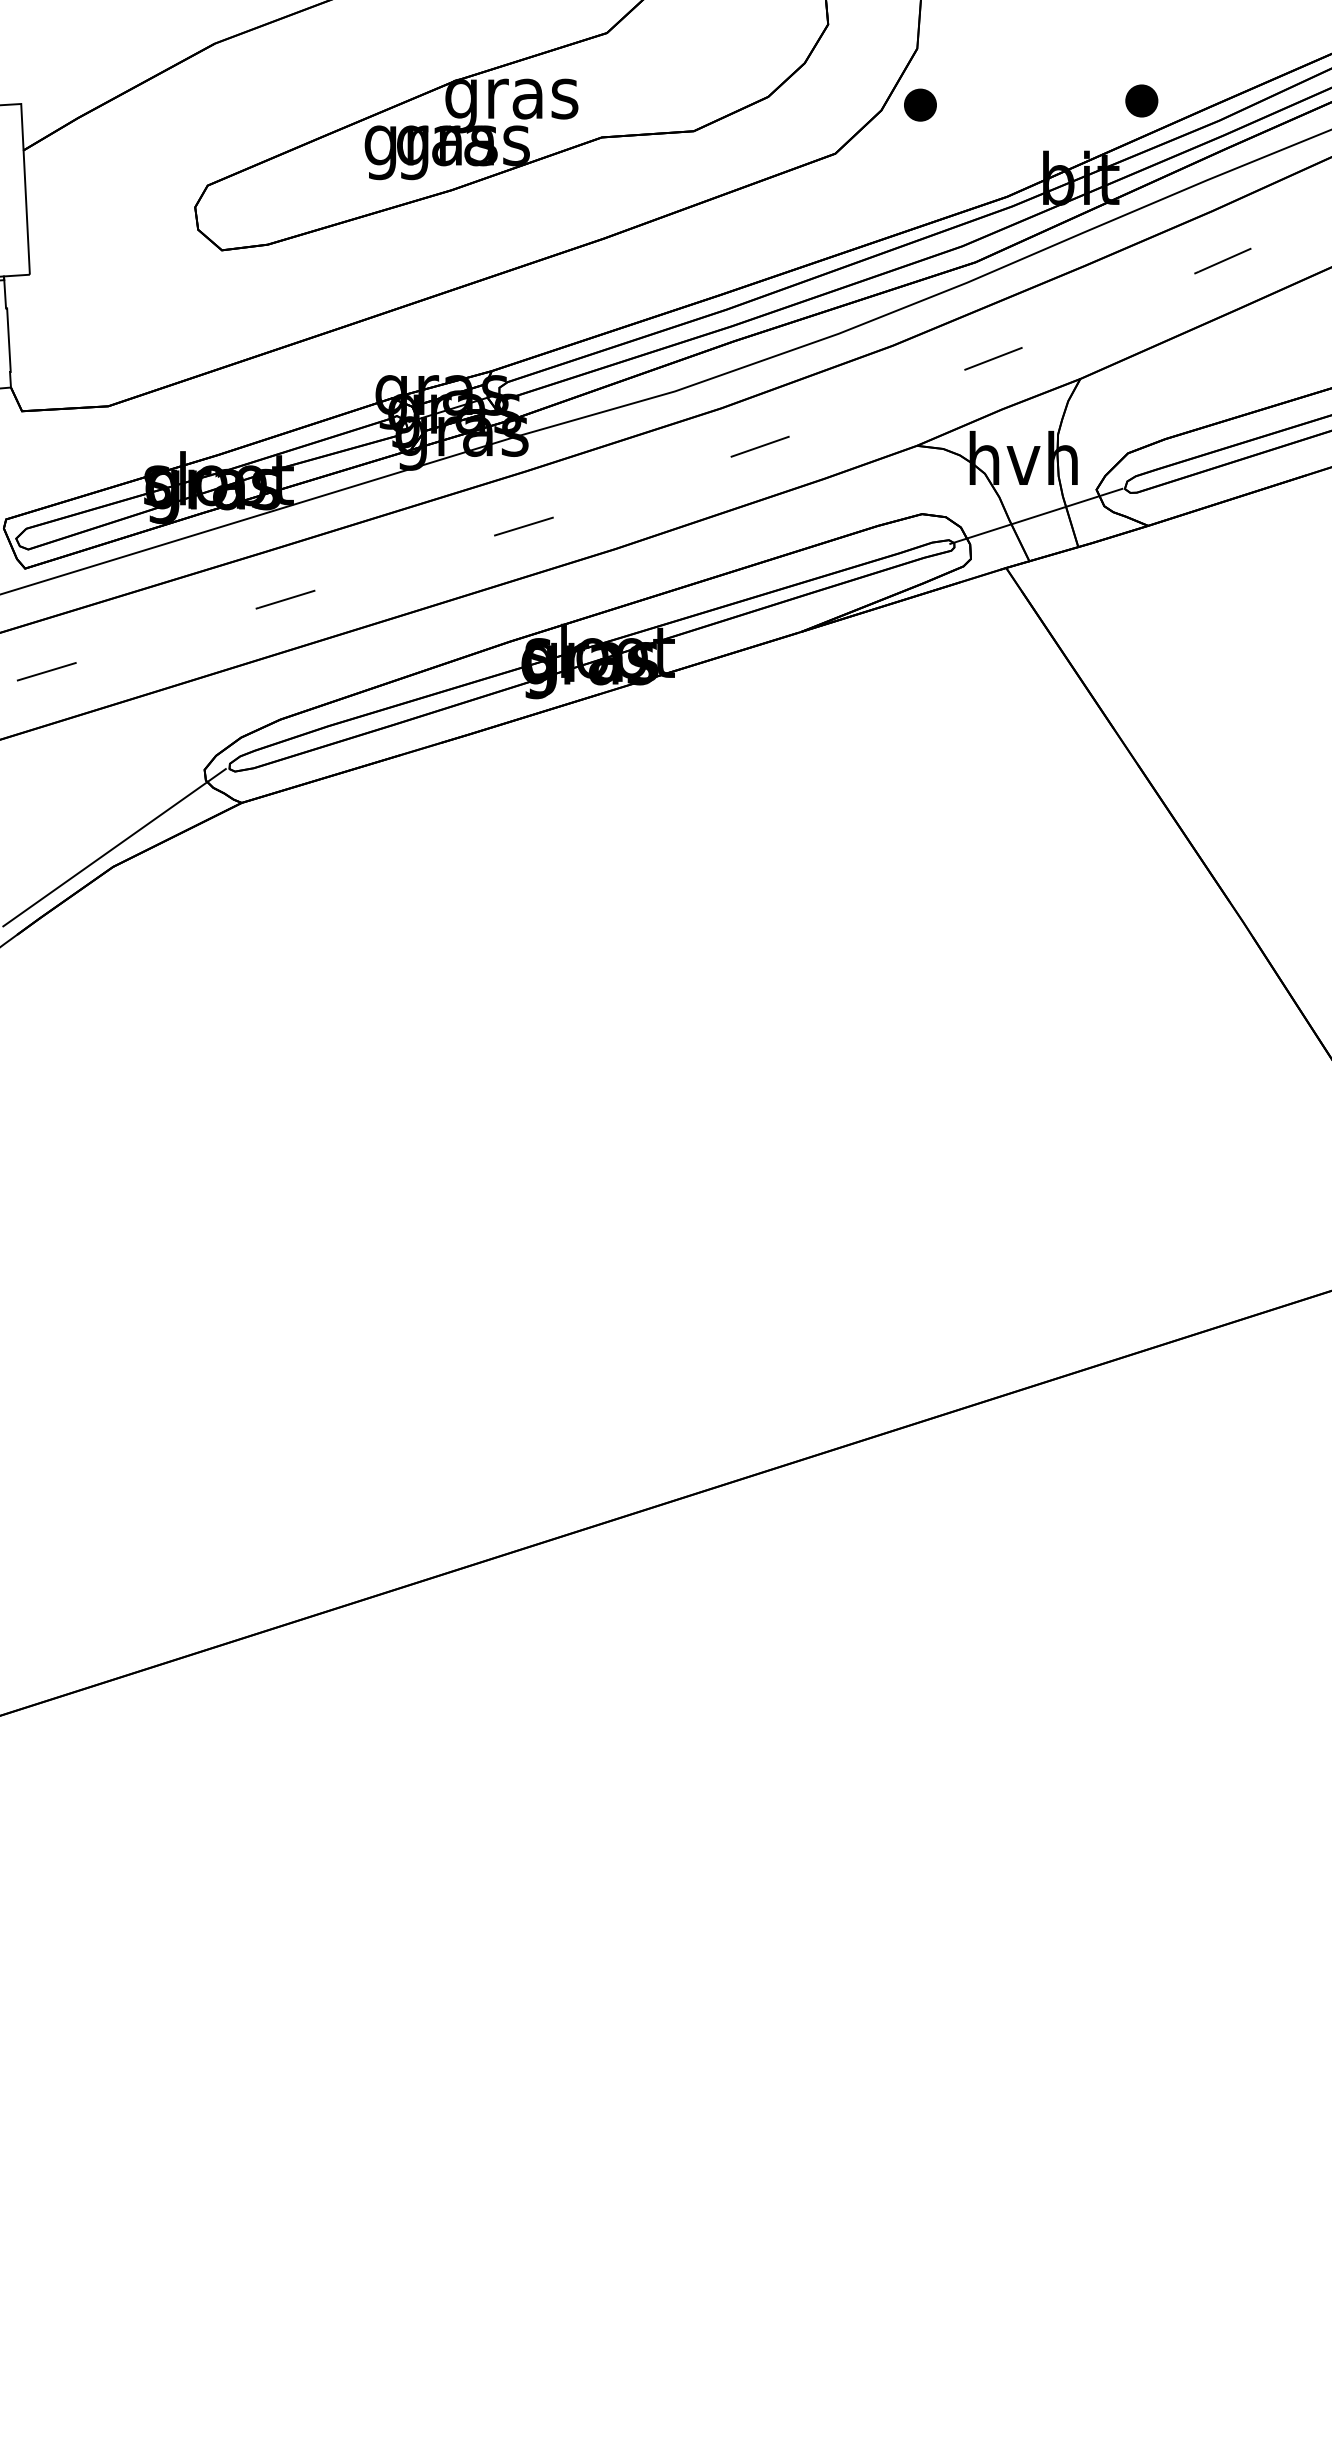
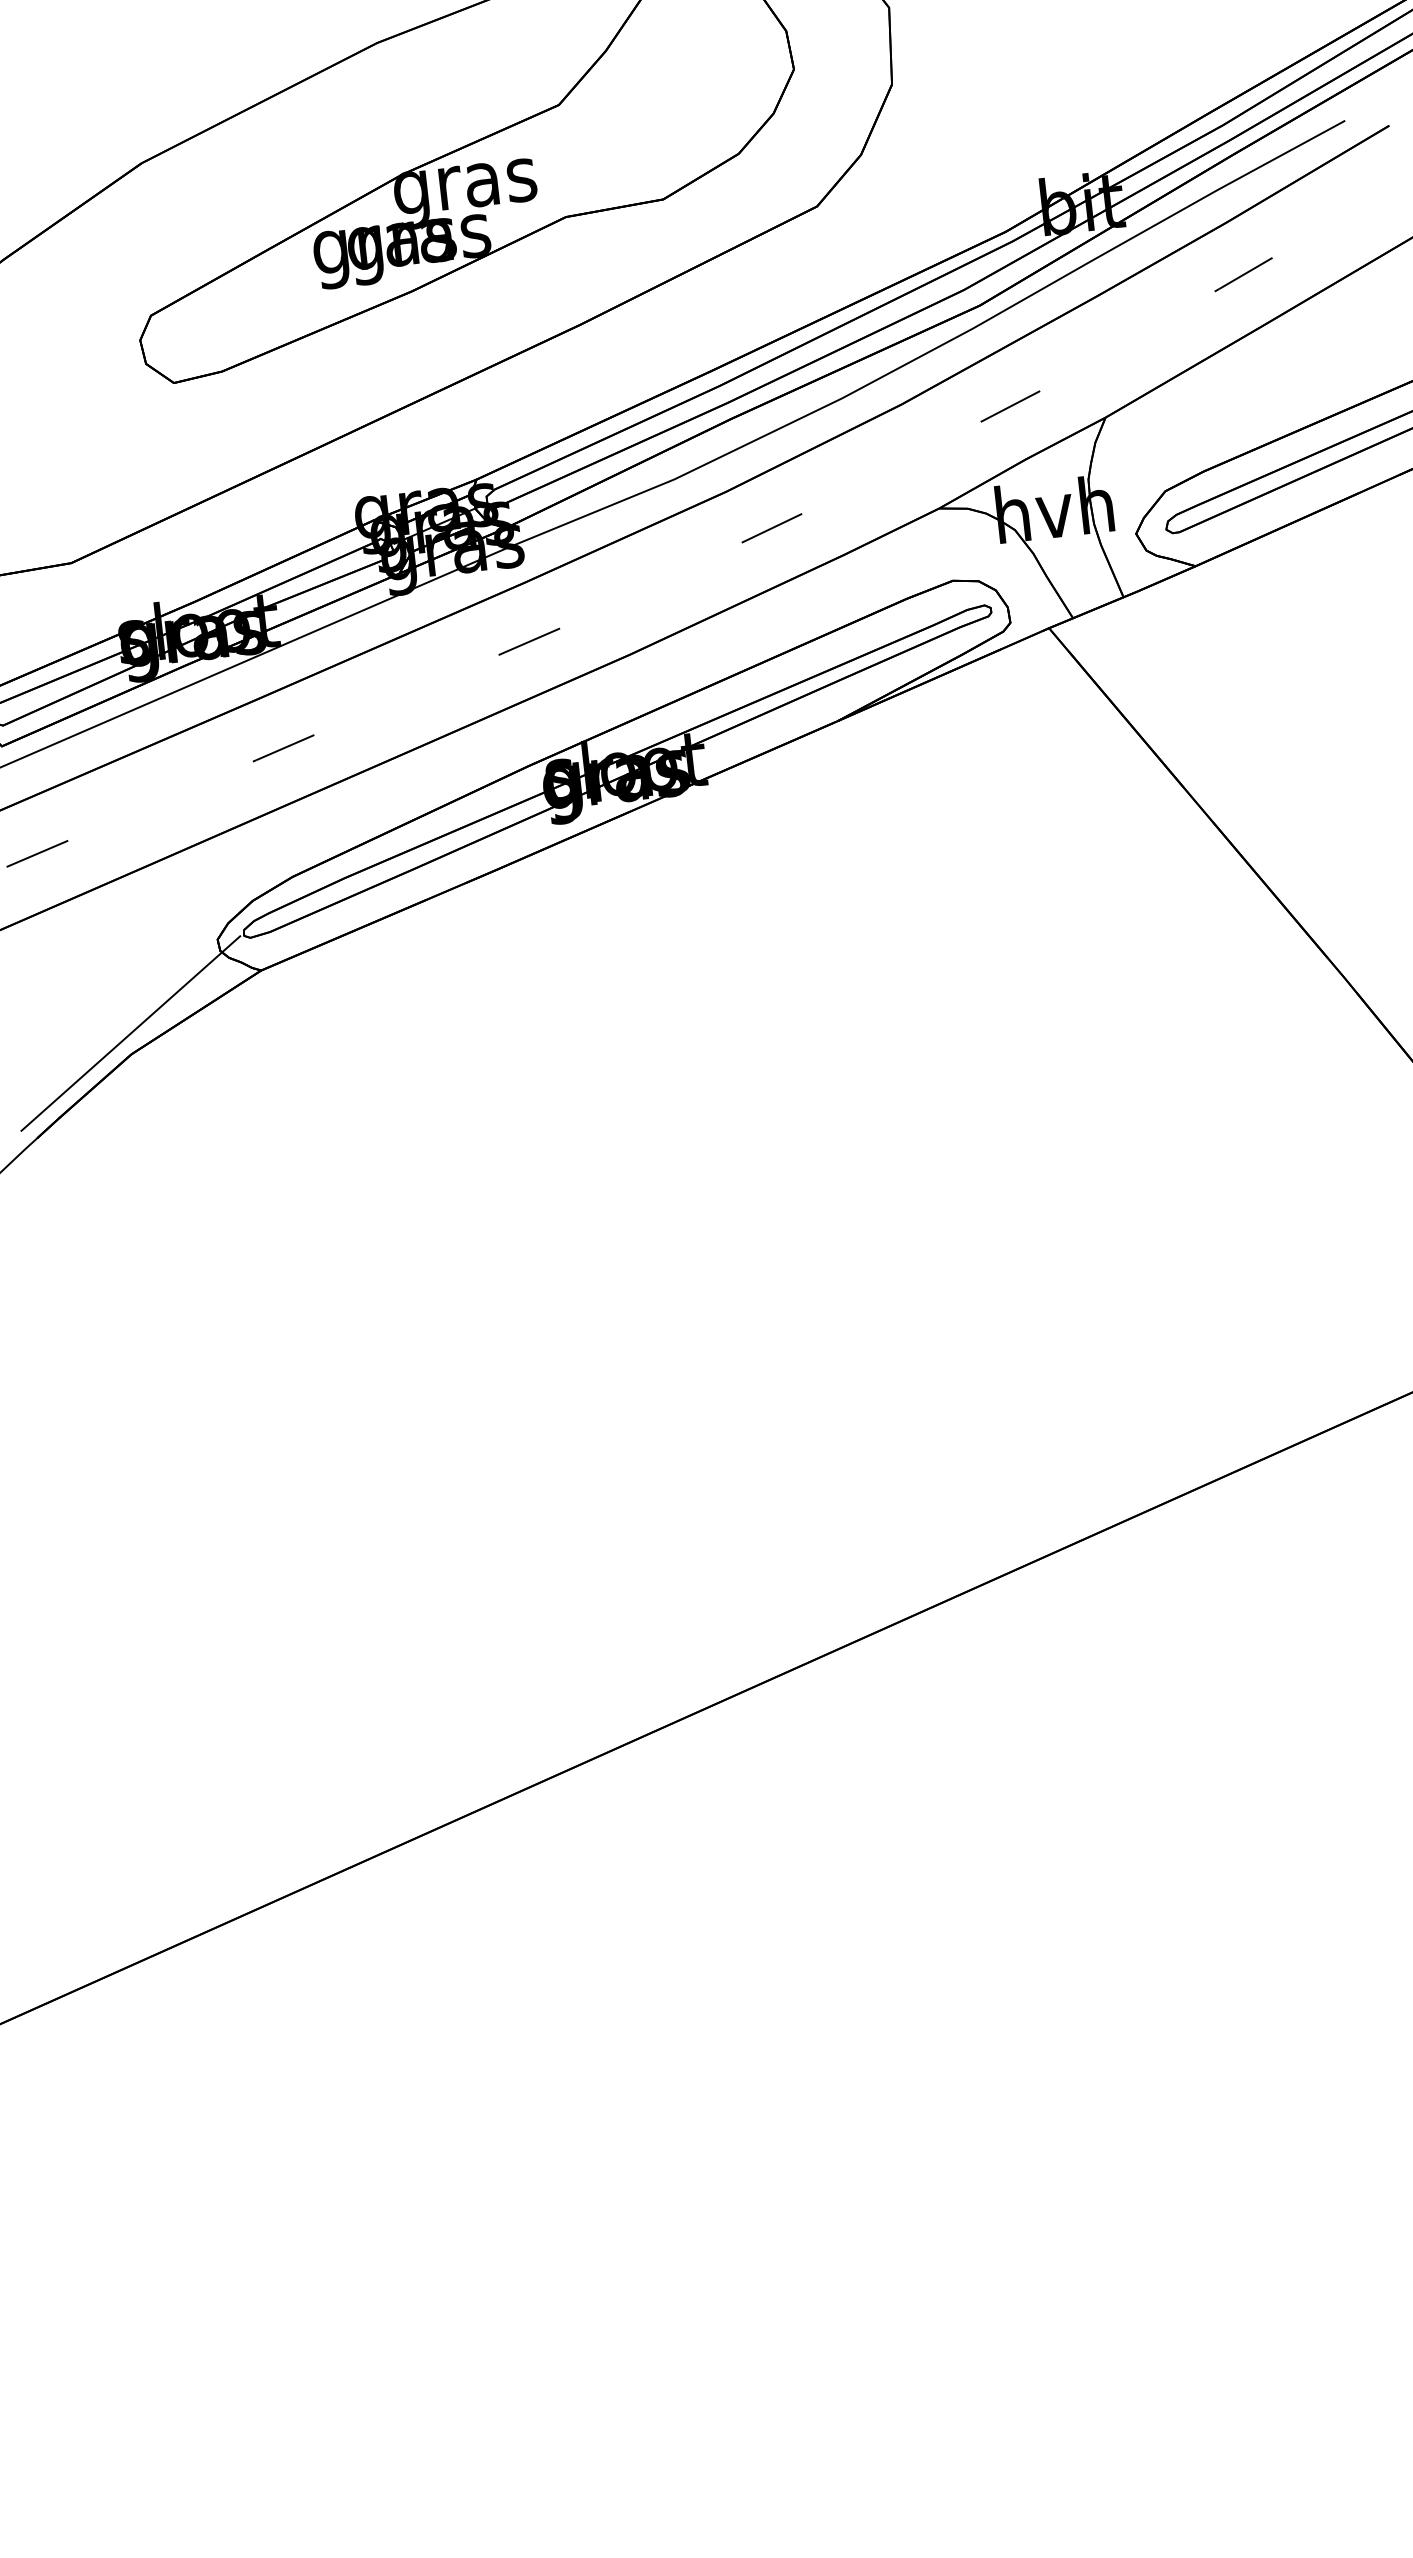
part: (1141, 100) -> (1137, 113), removed
part: (920, 104) -> (902, 143), removed
line: (1036, 515) -> (1075, 568), removed

